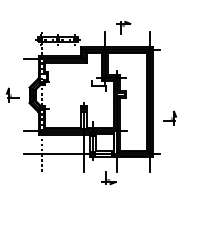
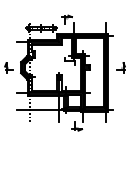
part: (123, 27) -> (67, 19), moved
part: (169, 117) -> (120, 67), moved

